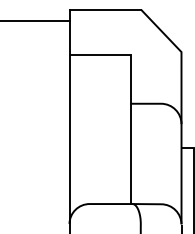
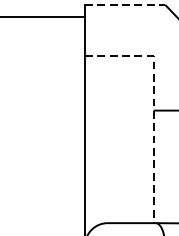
line: (105, 9) -> (125, 4), solid -> dashed
line: (130, 98) -> (153, 104), solid -> dashed

